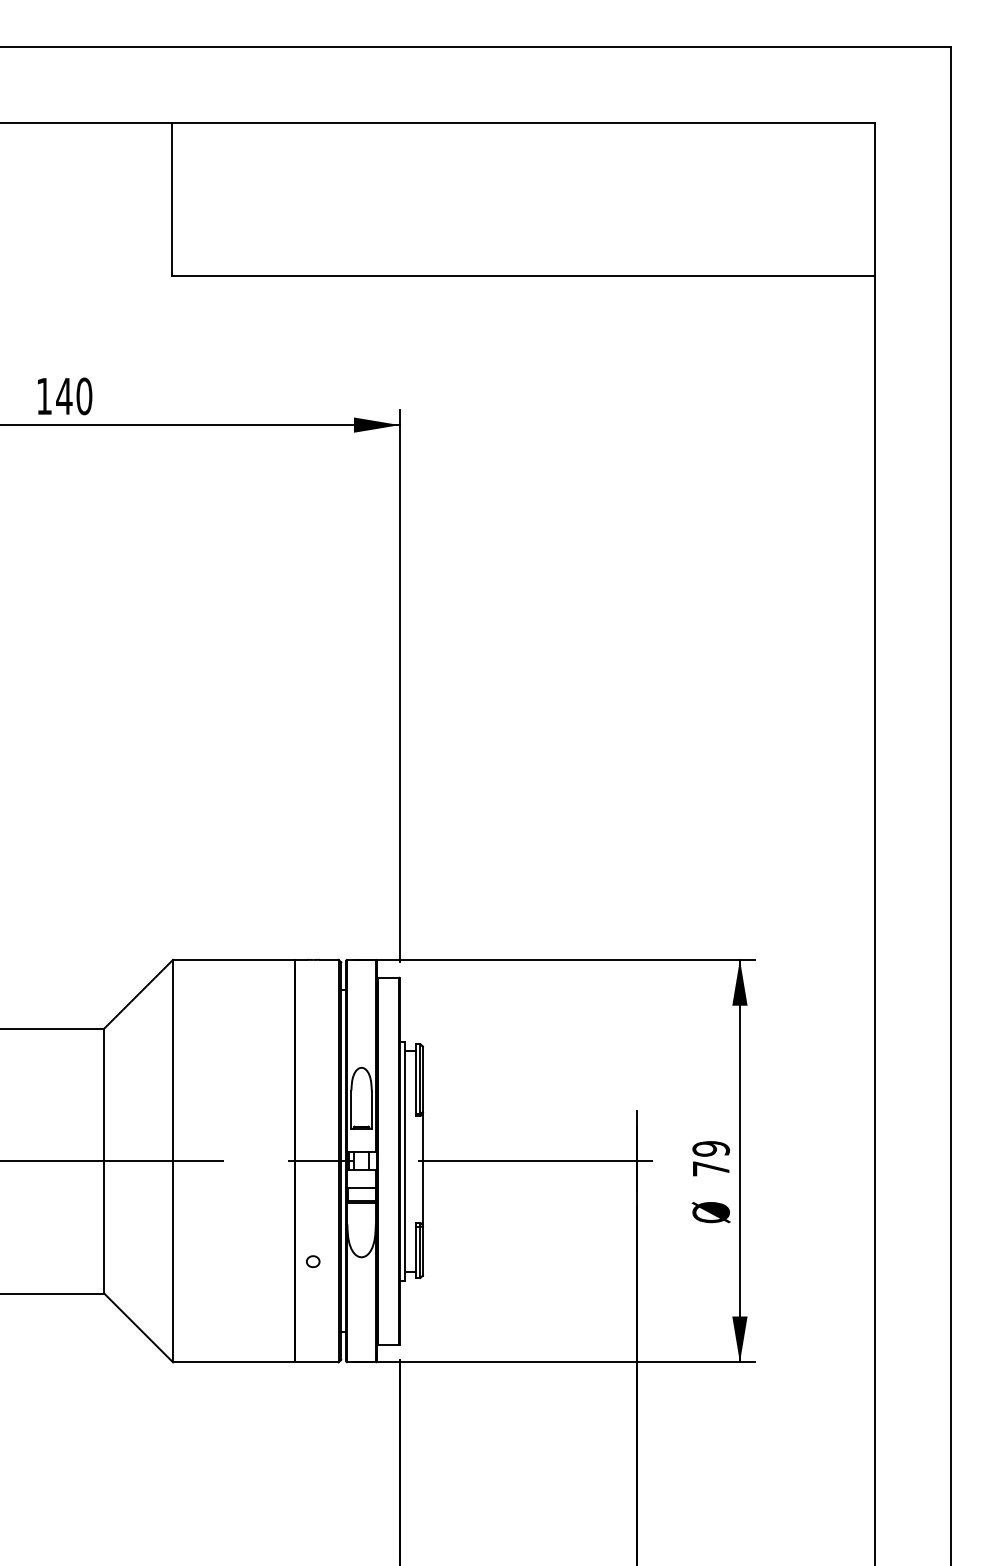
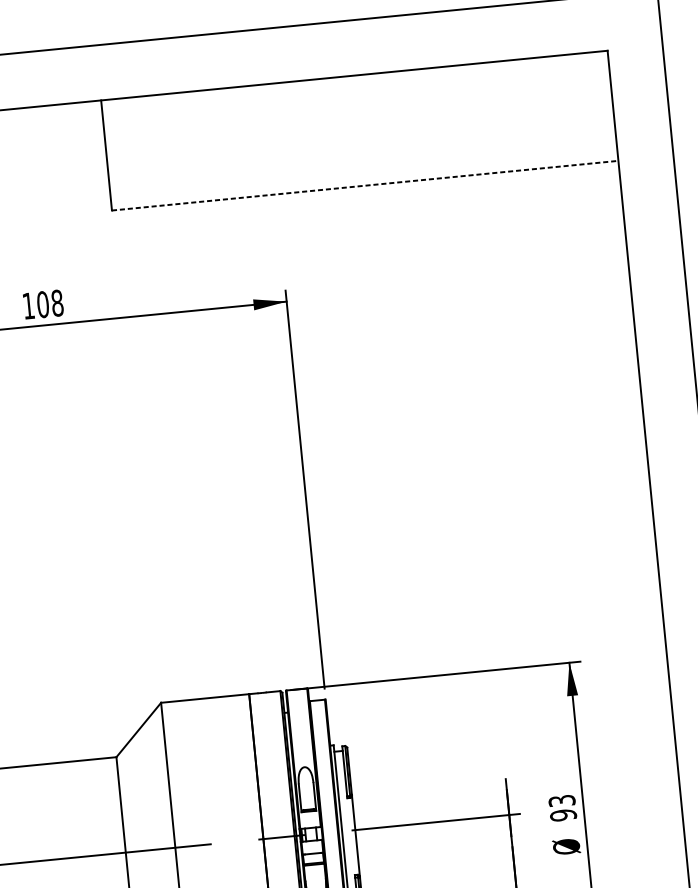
line: (523, 276) -> (365, 185), solid -> dashed
text: (74, 396) -> (50, 304), 140 -> 108
text: (711, 1158) -> (562, 807), 79 -> 93

